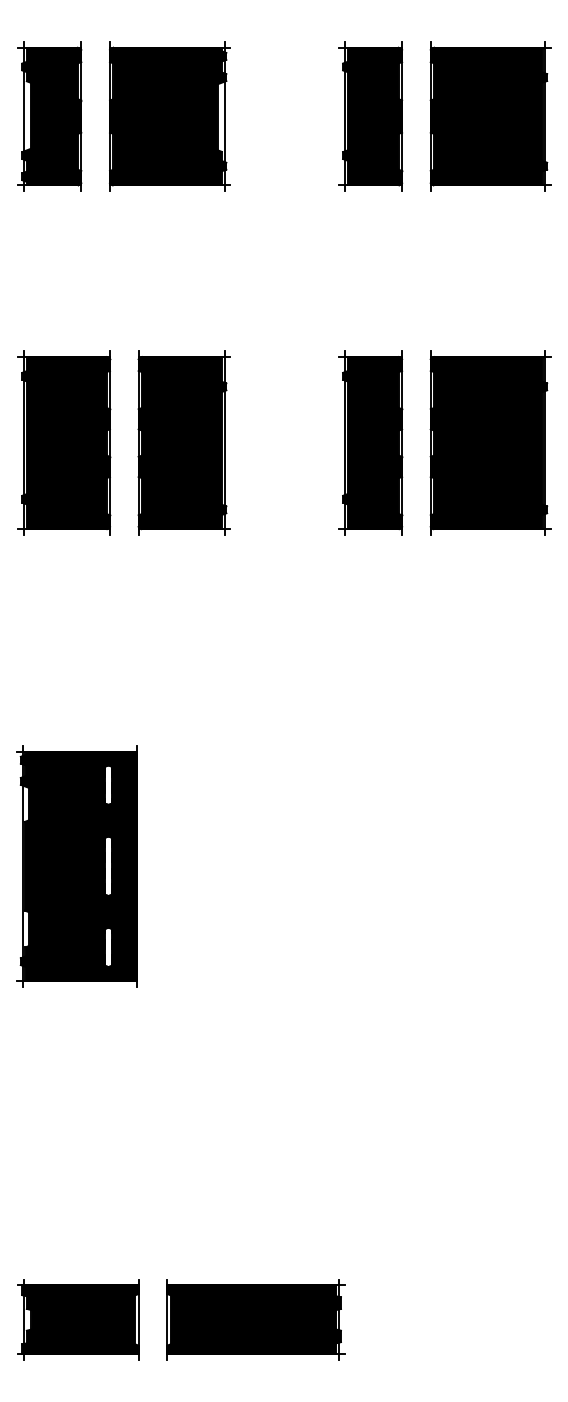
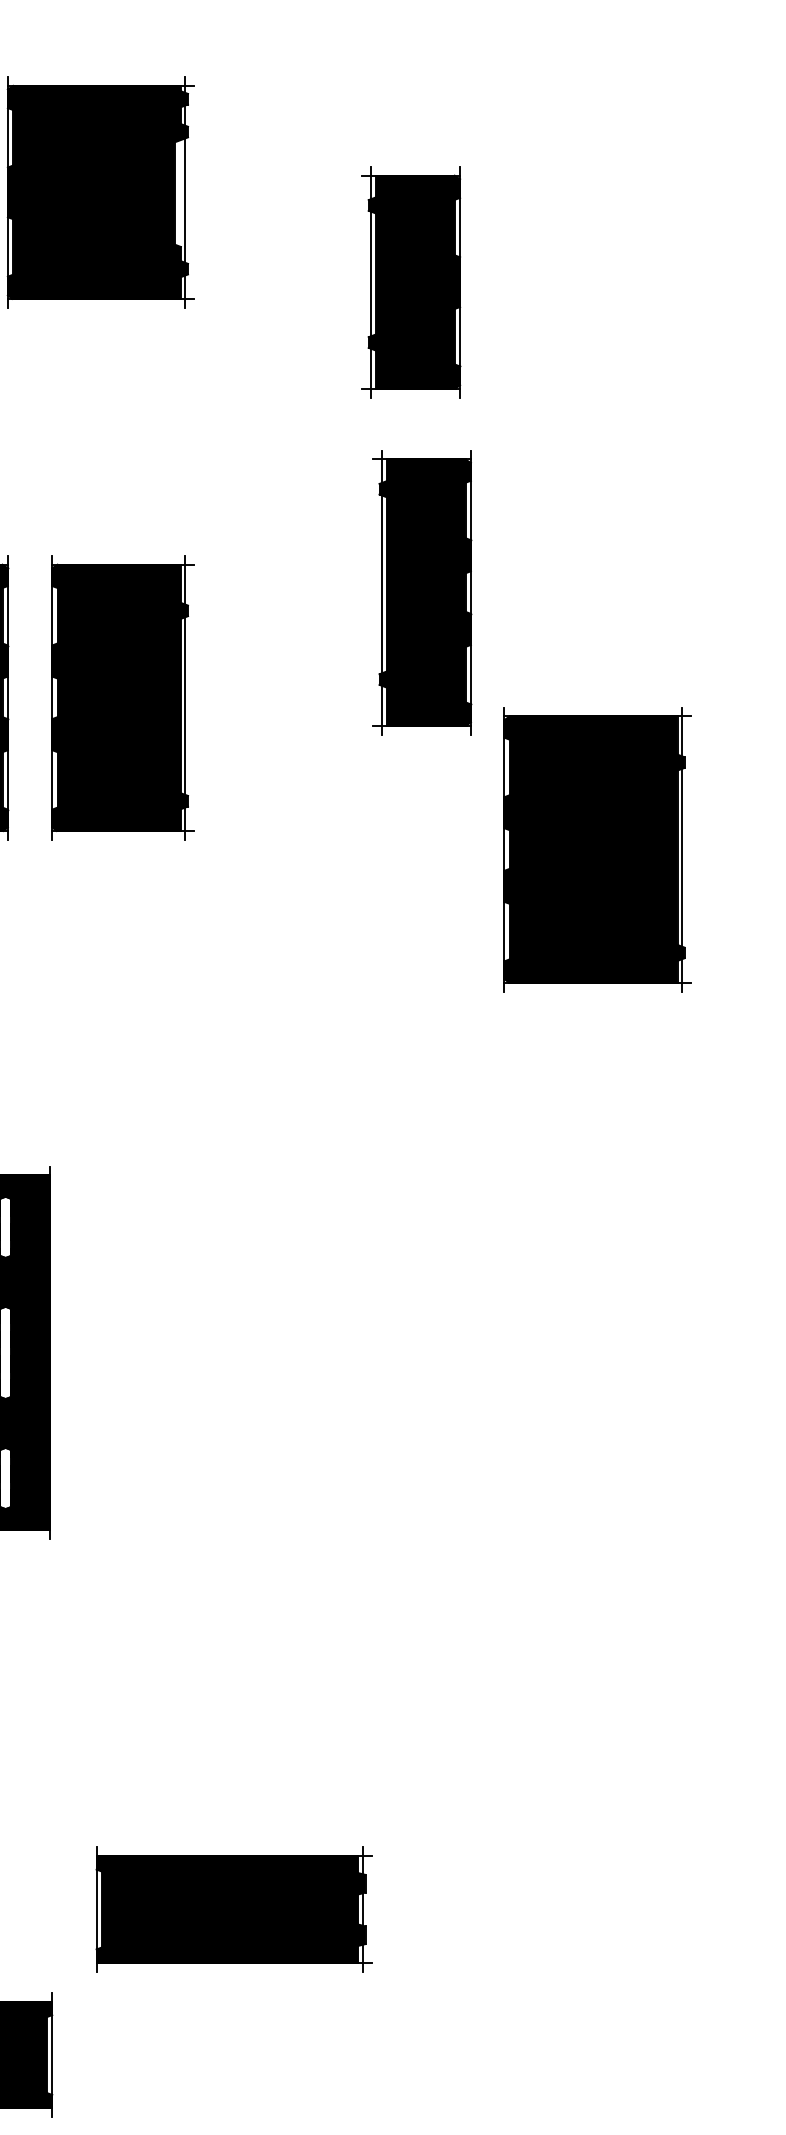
part: (370, 116) -> (411, 282), moved
part: (490, 116) -> (596, 192), removed
part: (370, 442) -> (421, 591), moved
part: (490, 442) -> (596, 848), moved
part: (255, 1319) -> (233, 1909), moved

